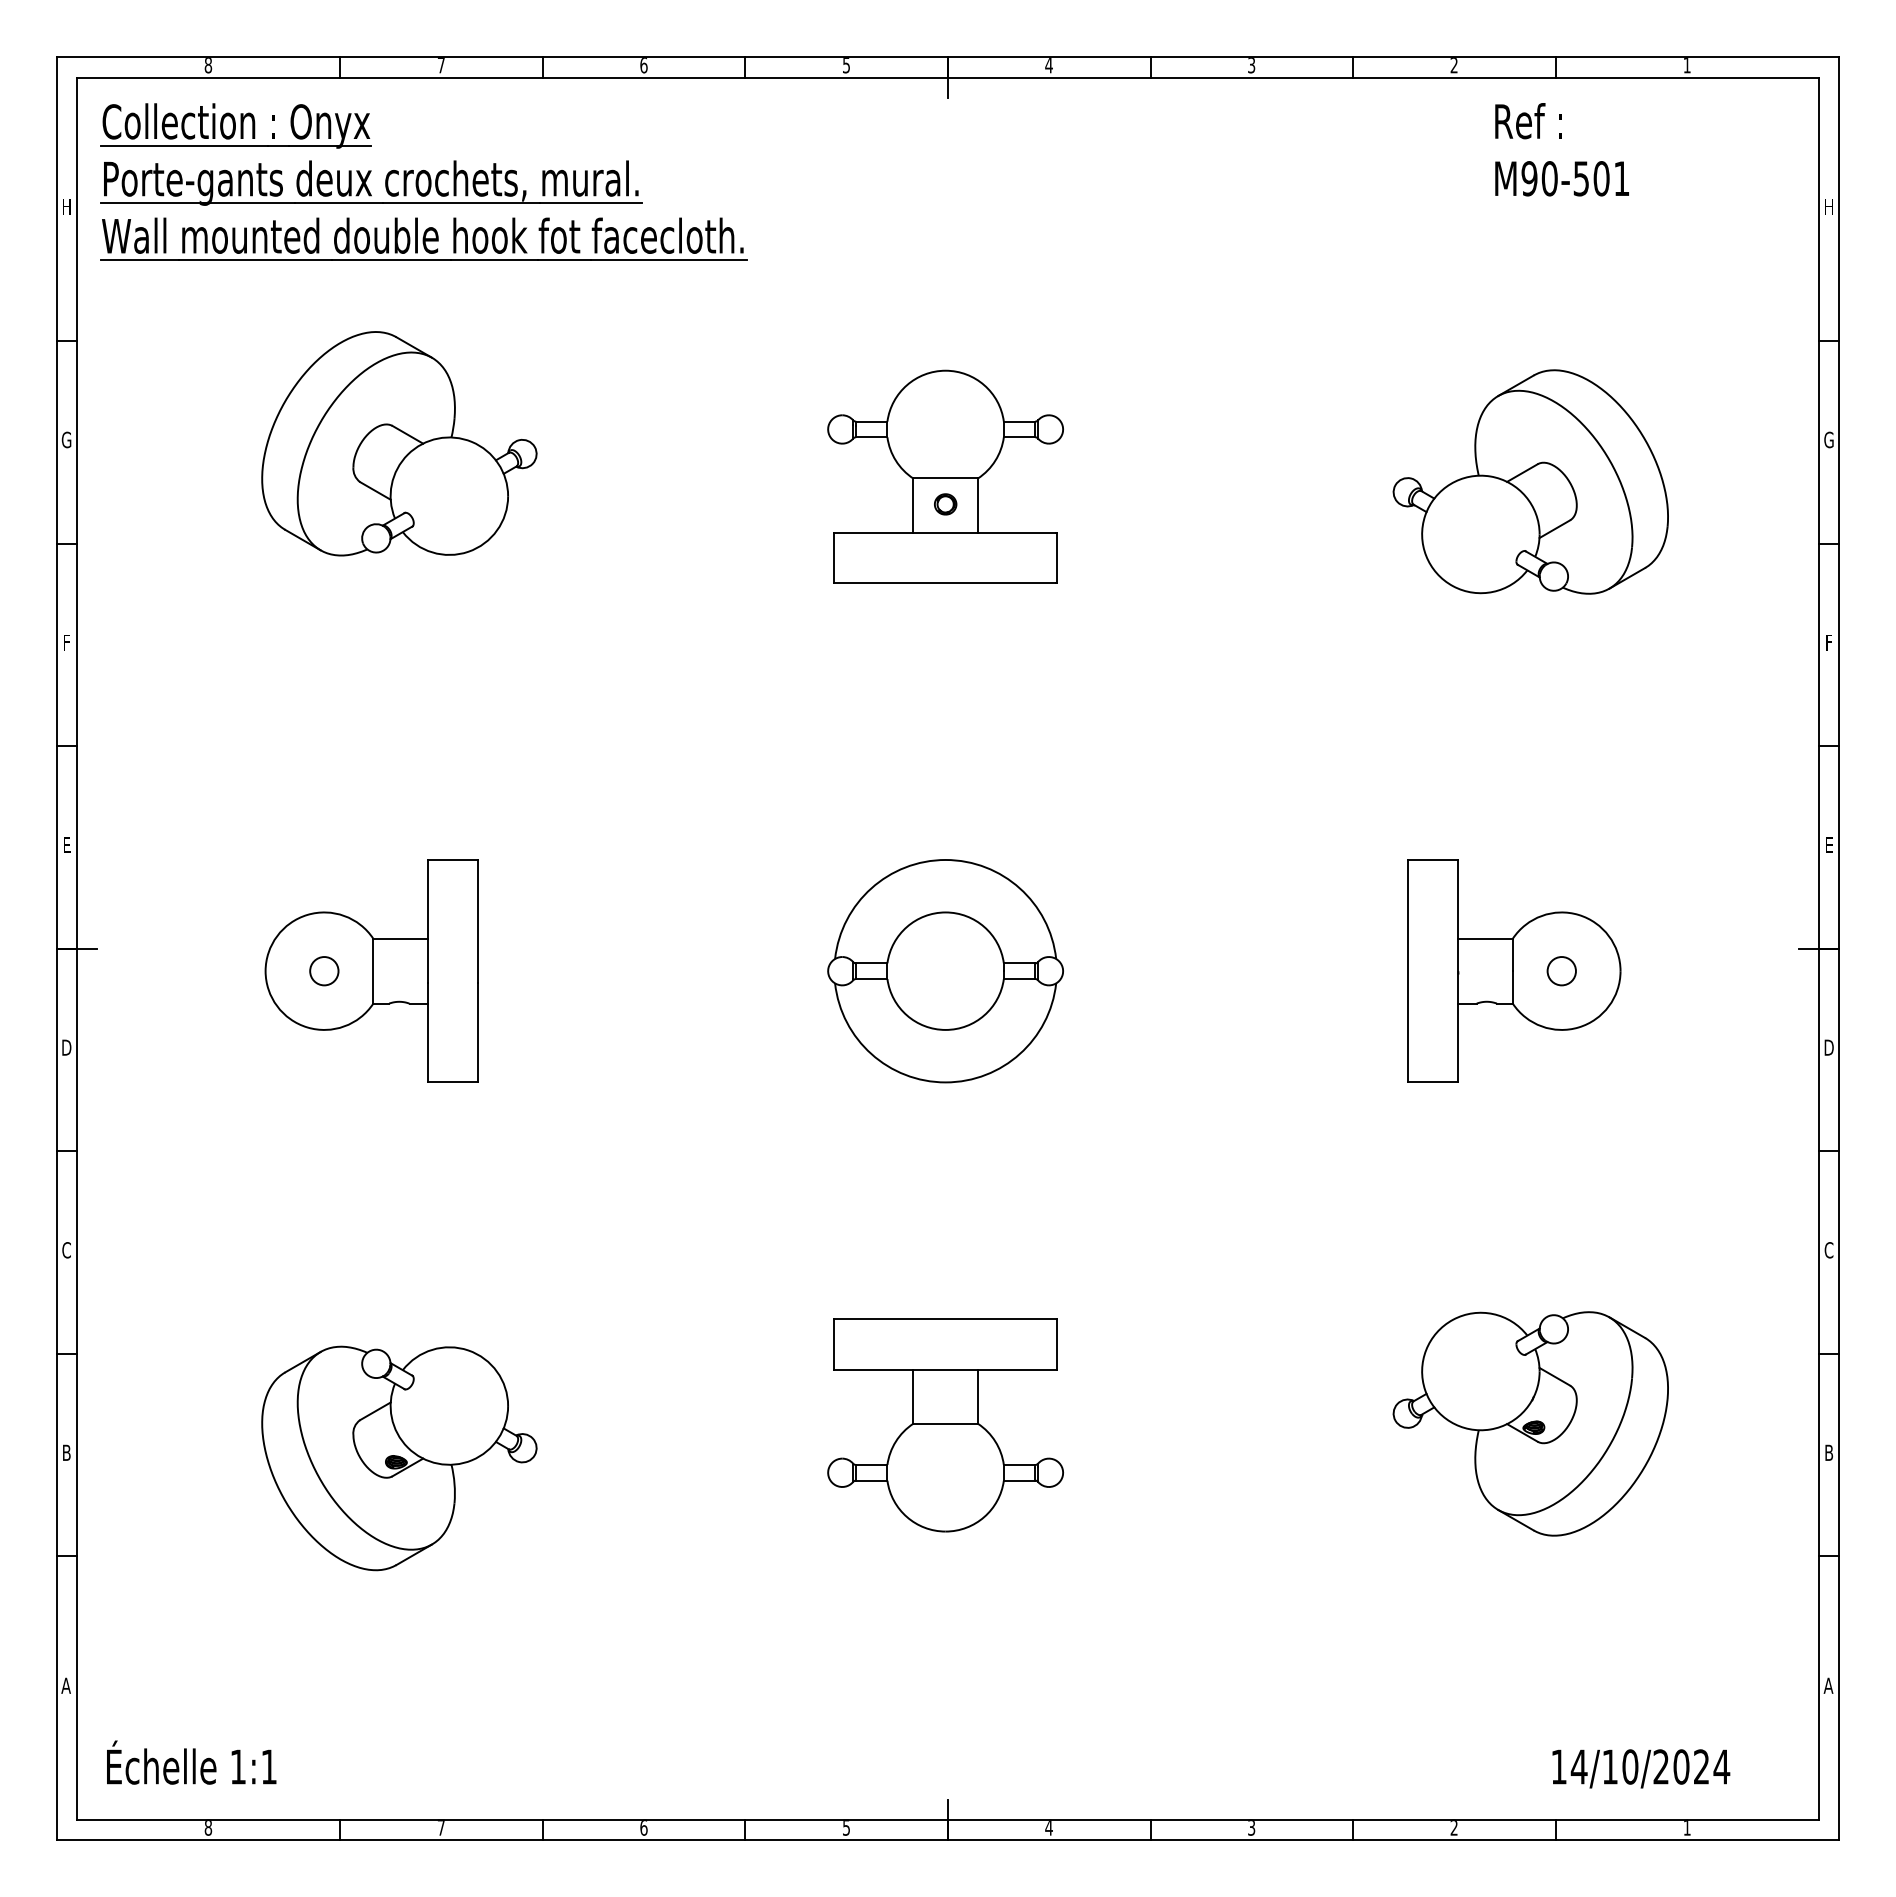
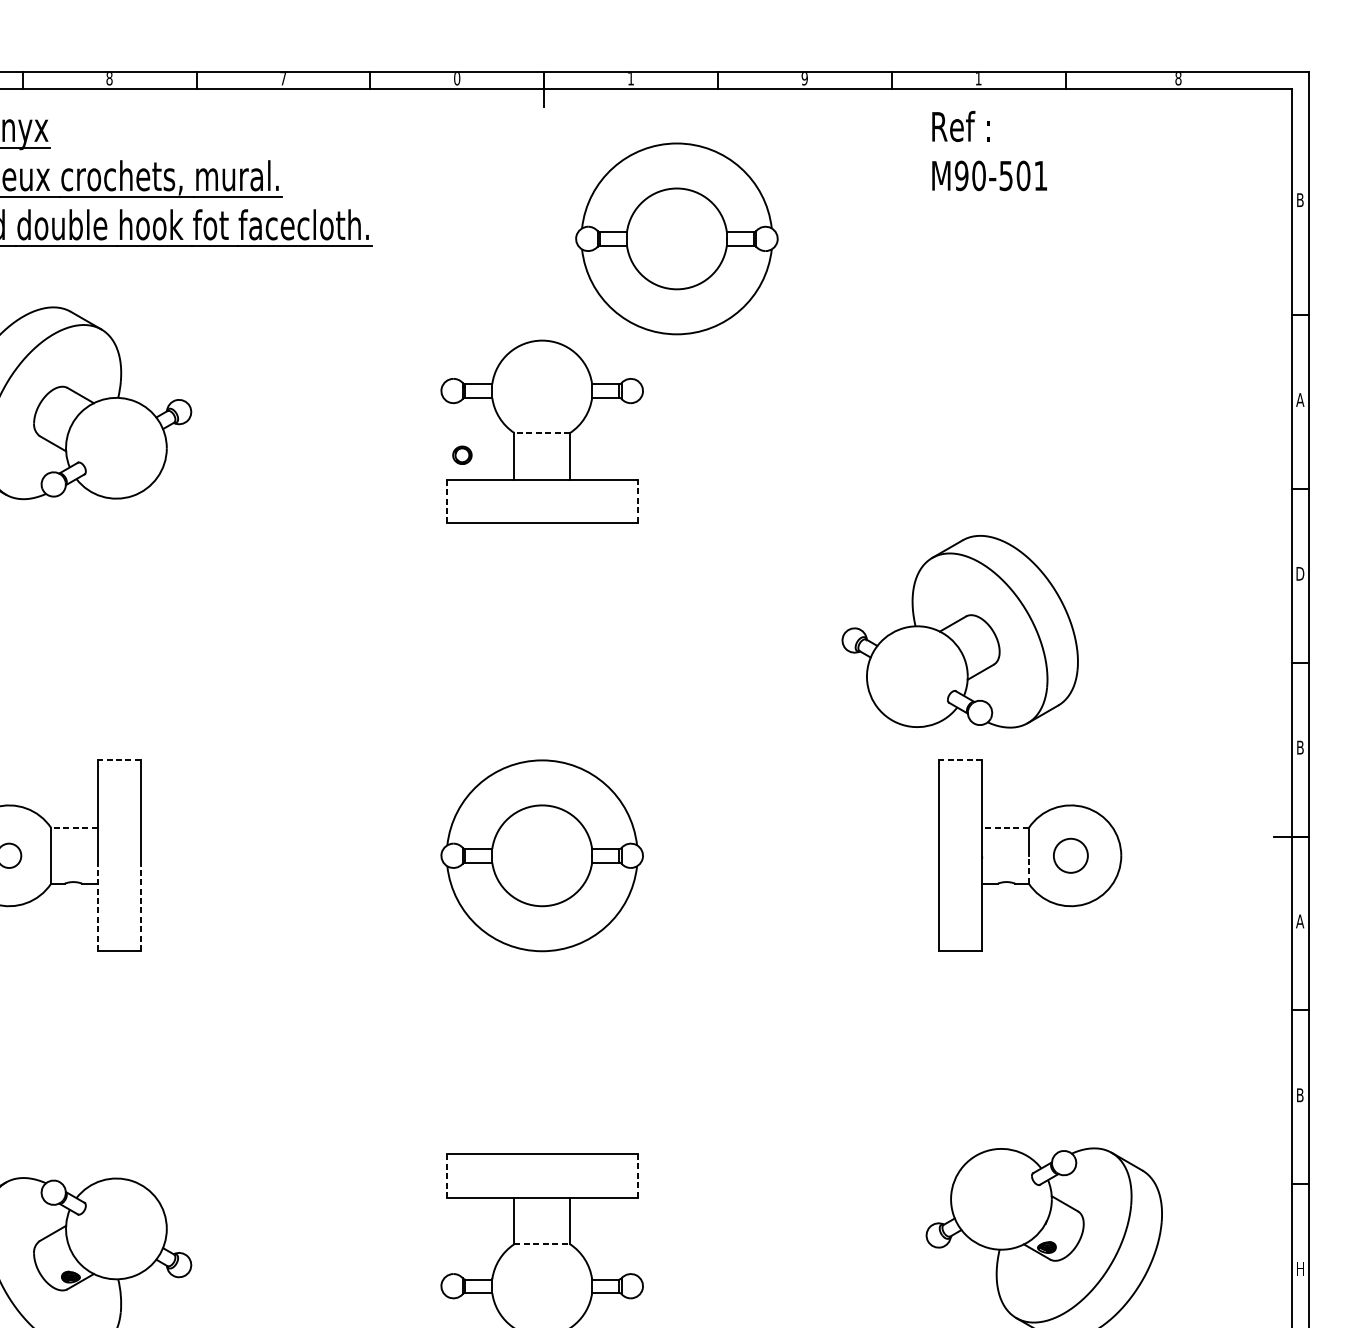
text: (441, 65) -> (109, 78), 7 -> 8
text: (643, 65) -> (282, 78), 6 -> 7
text: (846, 65) -> (457, 78), 5 -> 0
text: (1048, 65) -> (630, 78), 4 -> 1
text: (1251, 65) -> (804, 78), 3 -> 9
text: (1453, 65) -> (977, 78), 2 -> 1
text: (1686, 65) -> (1177, 78), 1 -> 8
text: (1561, 149) -> (989, 150), moved
text: (1829, 206) -> (1300, 199), H -> B
part: (1102, 252) -> (676, 239), added
text: (1828, 439) -> (1299, 399), G -> A
line: (945, 478) -> (542, 433), solid -> dashed
part: (1530, 481) -> (959, 631), moved
part: (945, 504) -> (462, 455), moved
line: (1056, 557) -> (637, 500), solid -> dashed
line: (834, 558) -> (446, 501), solid -> dashed
text: (1828, 642) -> (1299, 573), F -> D
text: (1829, 845) -> (1300, 747), E -> B
line: (452, 859) -> (119, 759), solid -> dashed
line: (1432, 859) -> (959, 759), solid -> dashed
line: (400, 938) -> (74, 827), solid -> dashed
line: (1485, 938) -> (1005, 827), solid -> dashed
circle: (1561, 971) -> (1070, 856), size x1.4
line: (1512, 986) -> (1028, 868), solid -> dashed
line: (427, 1032) -> (97, 908), solid -> dashed
line: (477, 1032) -> (140, 908), solid -> dashed
text: (1828, 1047) -> (1299, 921), D -> A
text: (1828, 1250) -> (1299, 1095), C -> B
line: (1056, 1343) -> (637, 1175), solid -> dashed
line: (834, 1344) -> (446, 1176), solid -> dashed
line: (946, 1423) -> (542, 1243), solid -> dashed
text: (1829, 1452) -> (1300, 1268), B -> H

